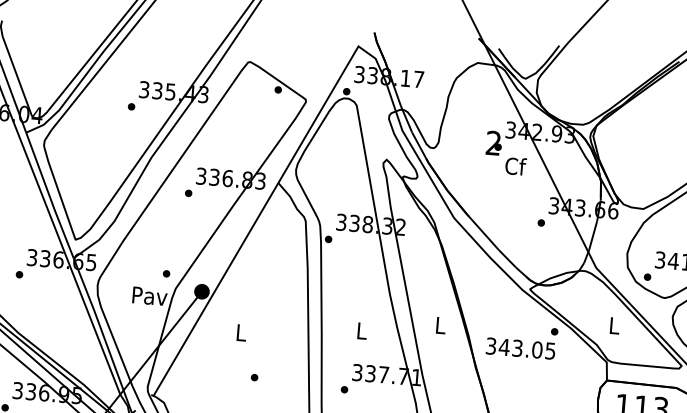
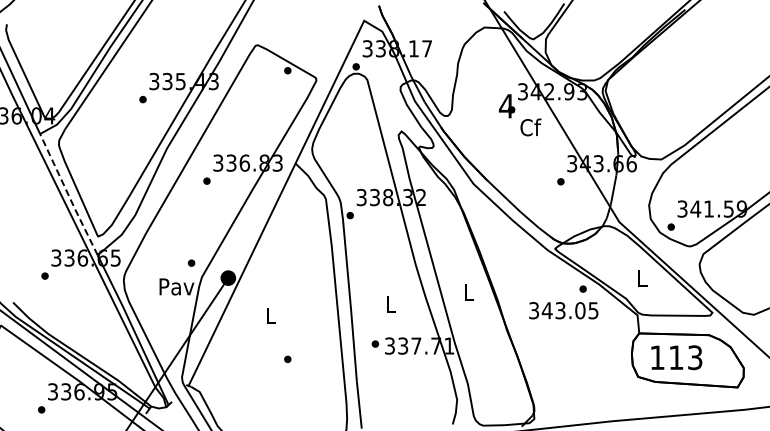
text: (493, 142) -> (506, 105), 2 -> 4
line: (49, 196) -> (68, 195), solid -> dashed
text: (520, 348) -> (563, 310), moved
part: (344, 389) -> (375, 343), moved

